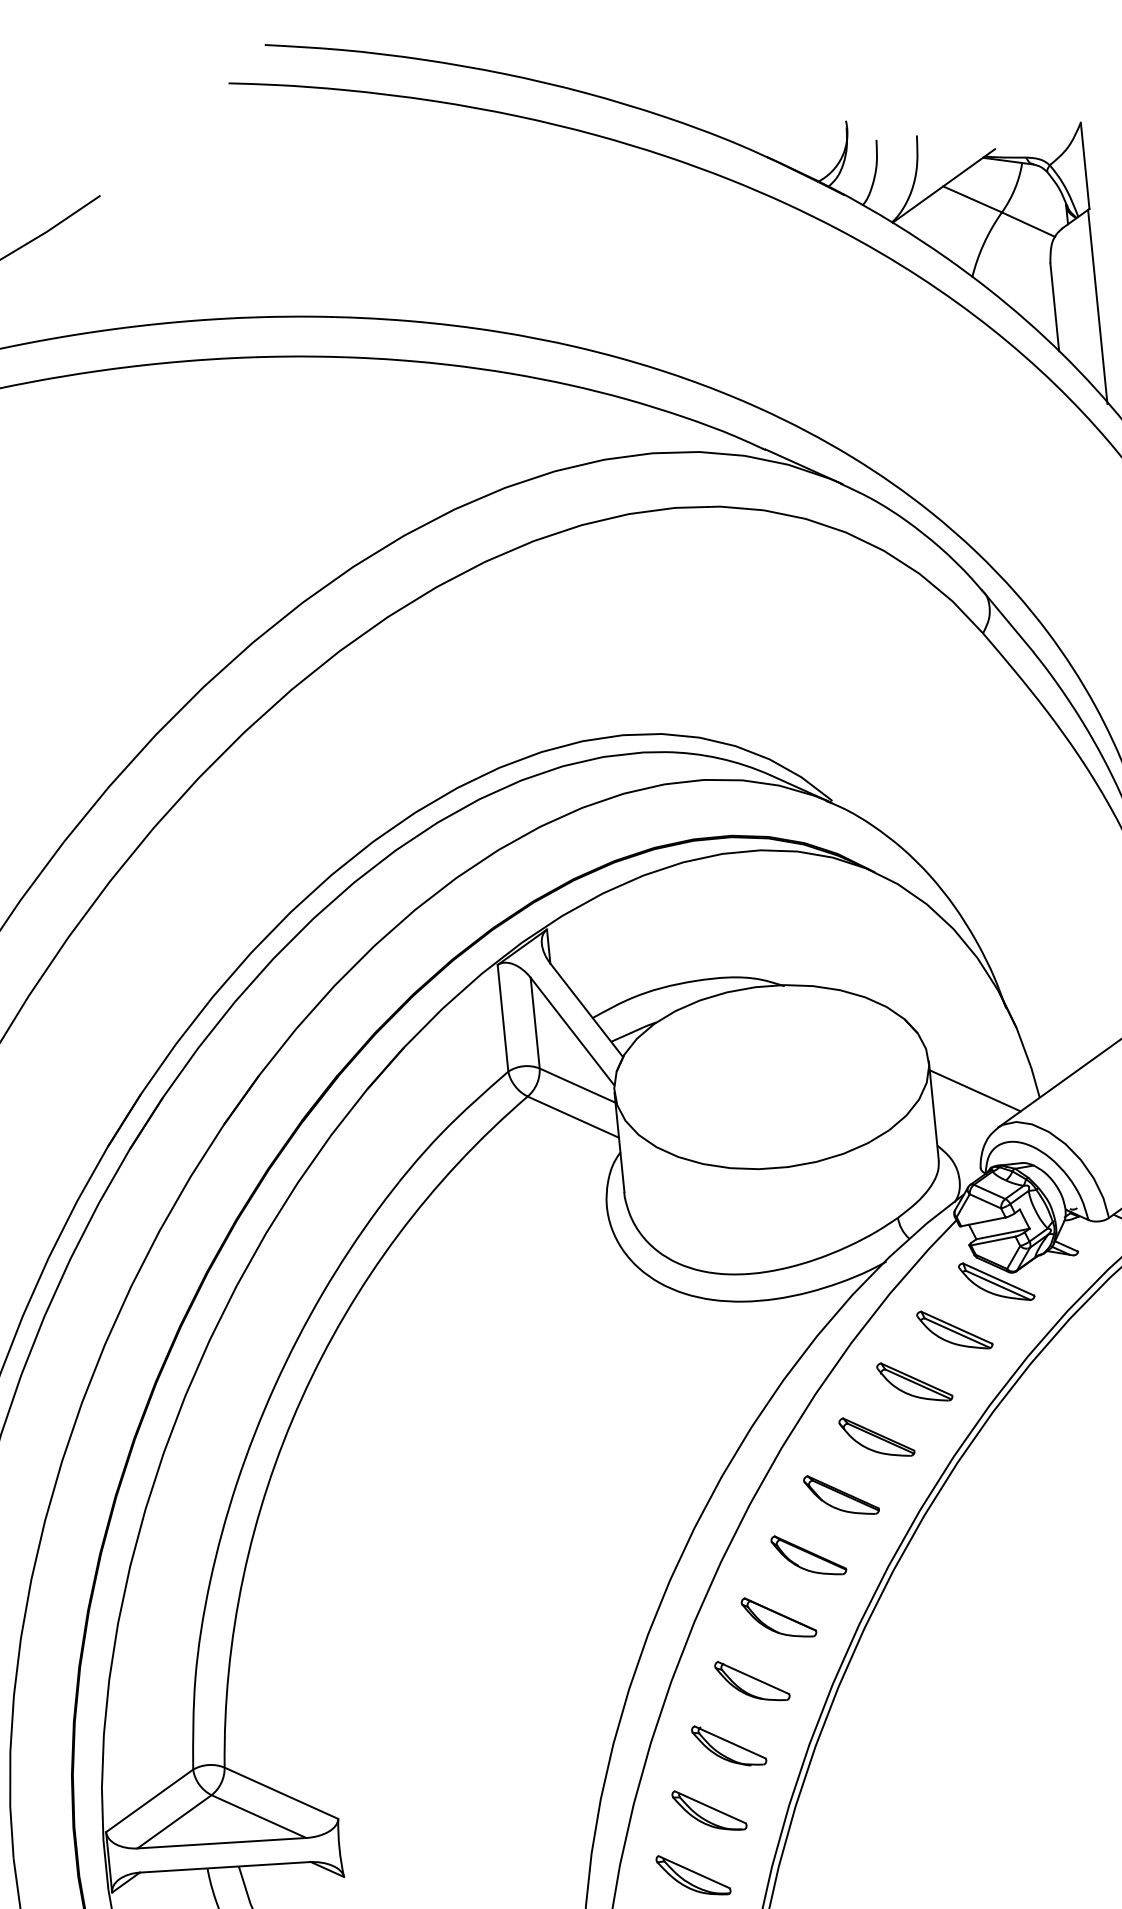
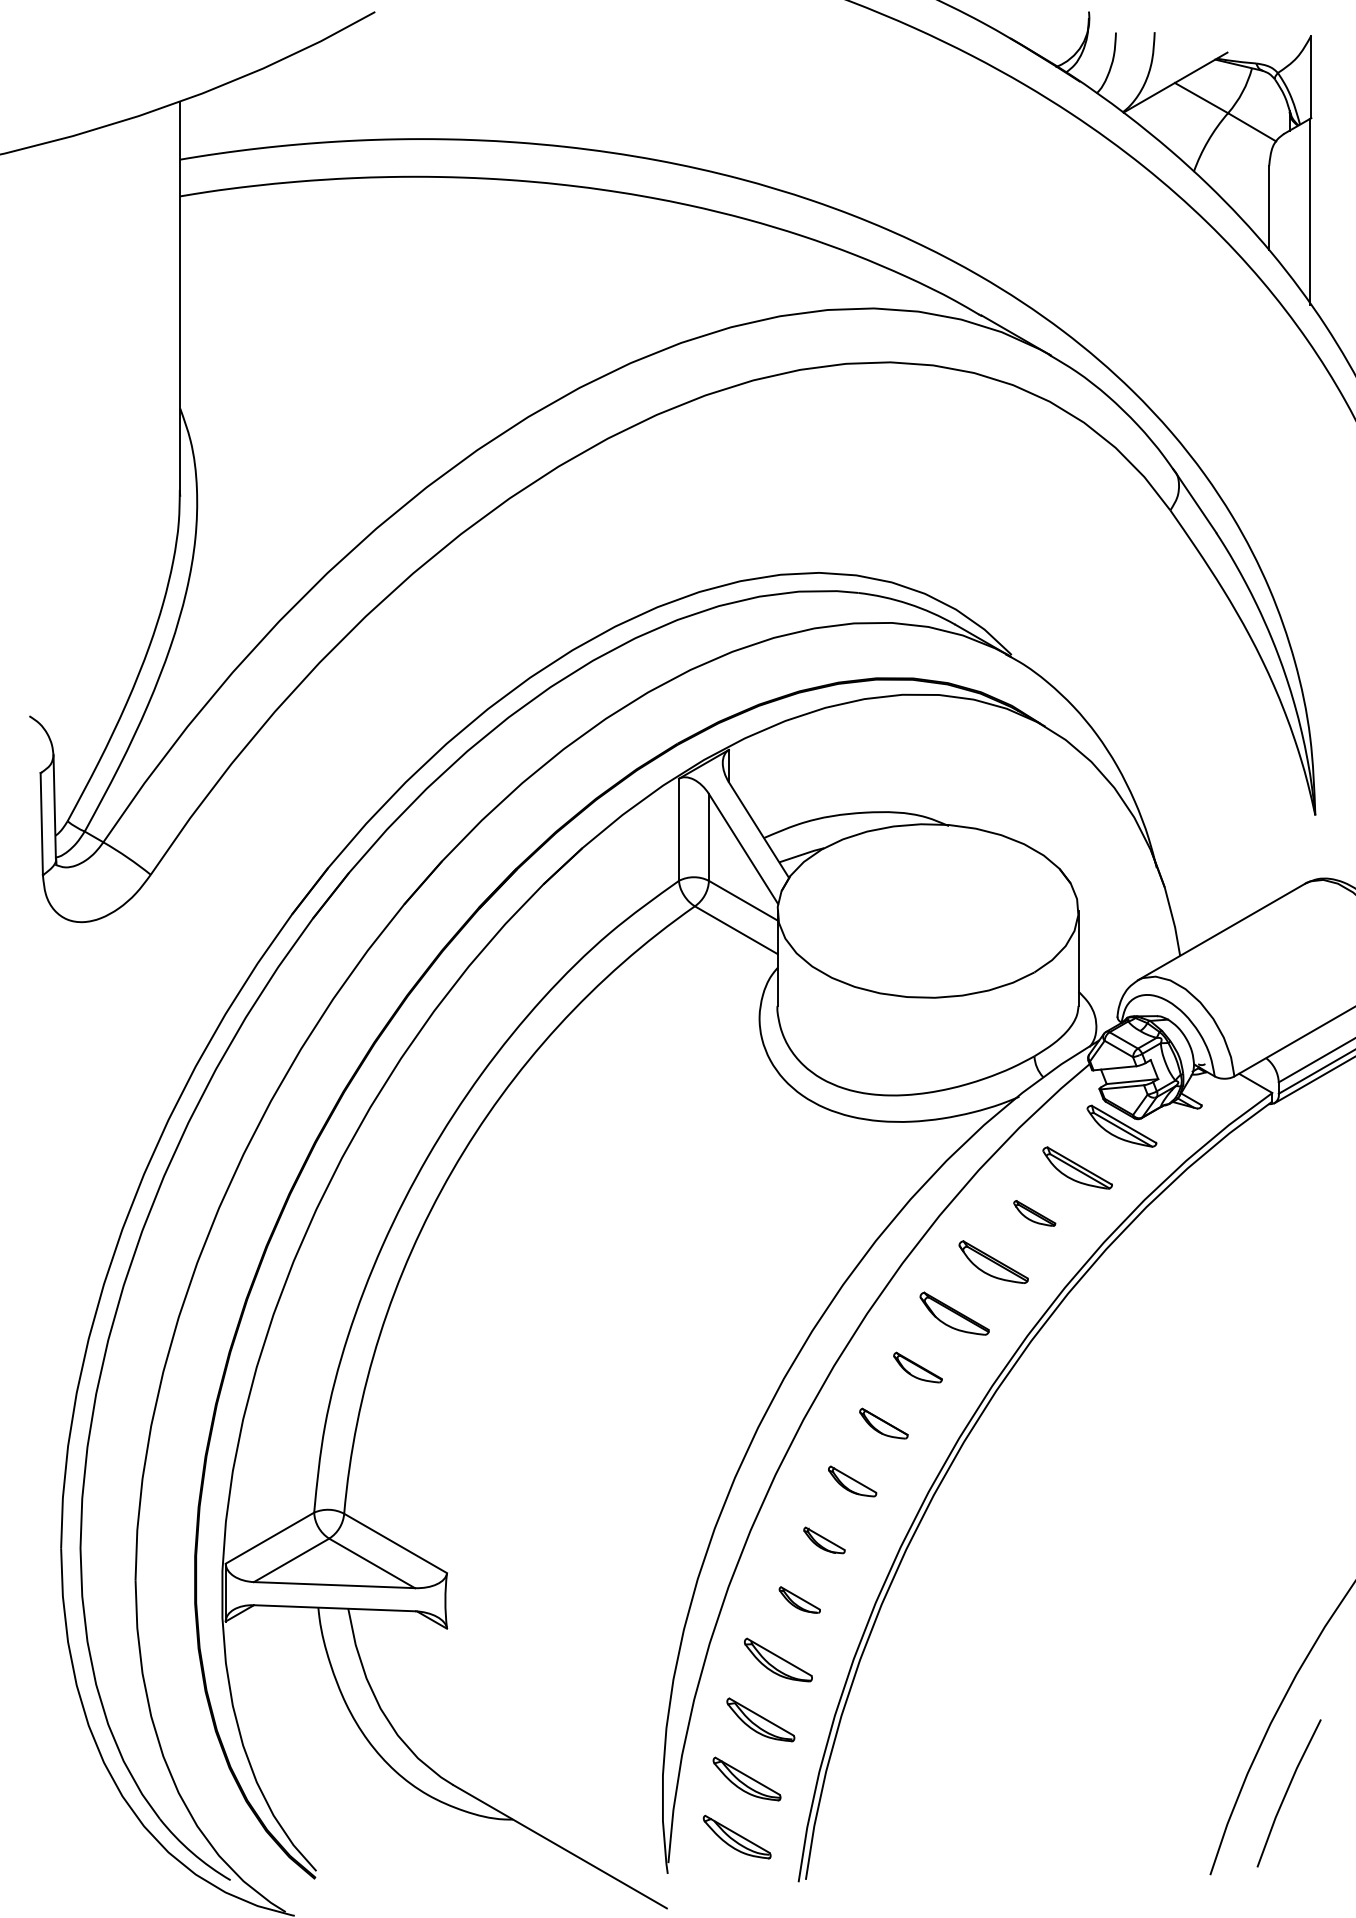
line: (975, 1091) -> (1119, 943), removed
part: (914, 1382) -> (1034, 1213), size x0.6
part: (808, 1555) -> (917, 1367), size x0.7
part: (778, 1617) -> (883, 1423), size x0.7
part: (752, 1680) -> (852, 1481), size x0.7
part: (729, 1745) -> (824, 1540), size x0.6
part: (709, 1809) -> (799, 1599), size x0.6

